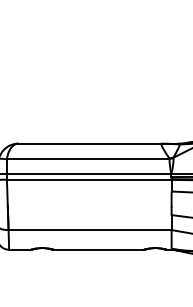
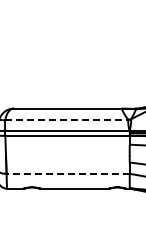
line: (89, 158) -> (67, 119), solid -> dashed
line: (90, 229) -> (68, 173), solid -> dashed

